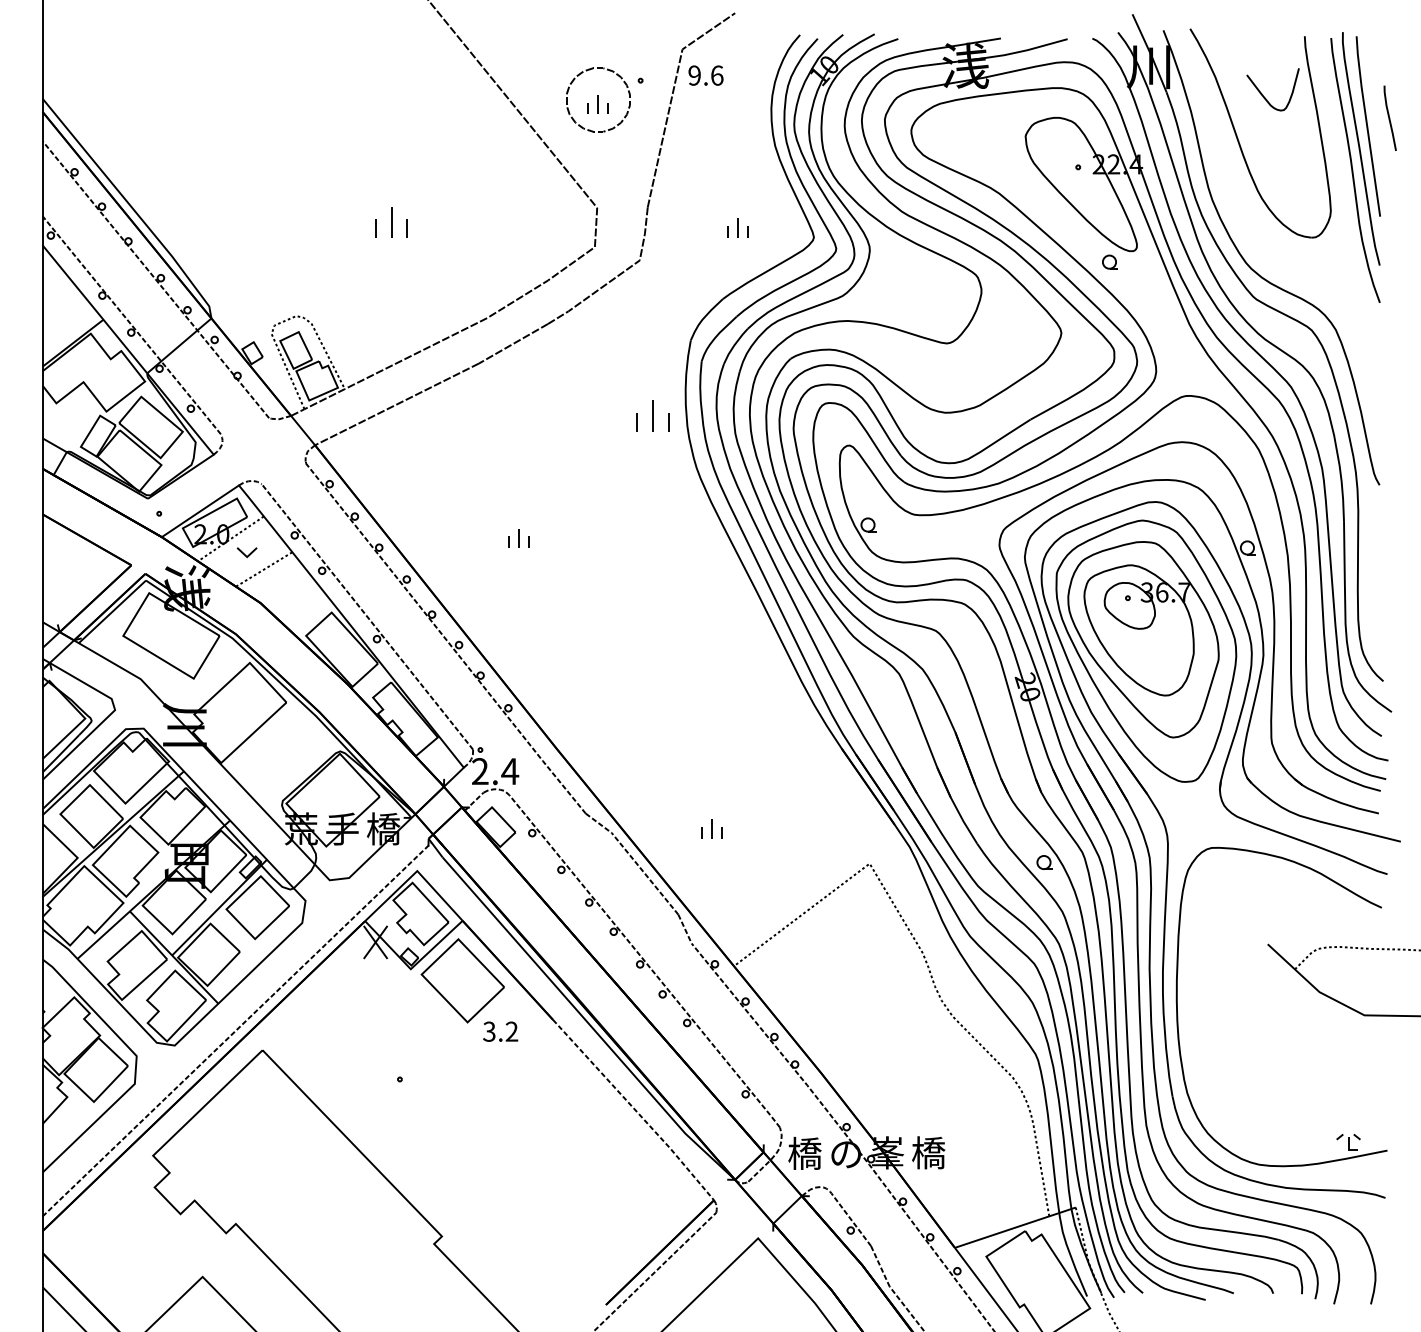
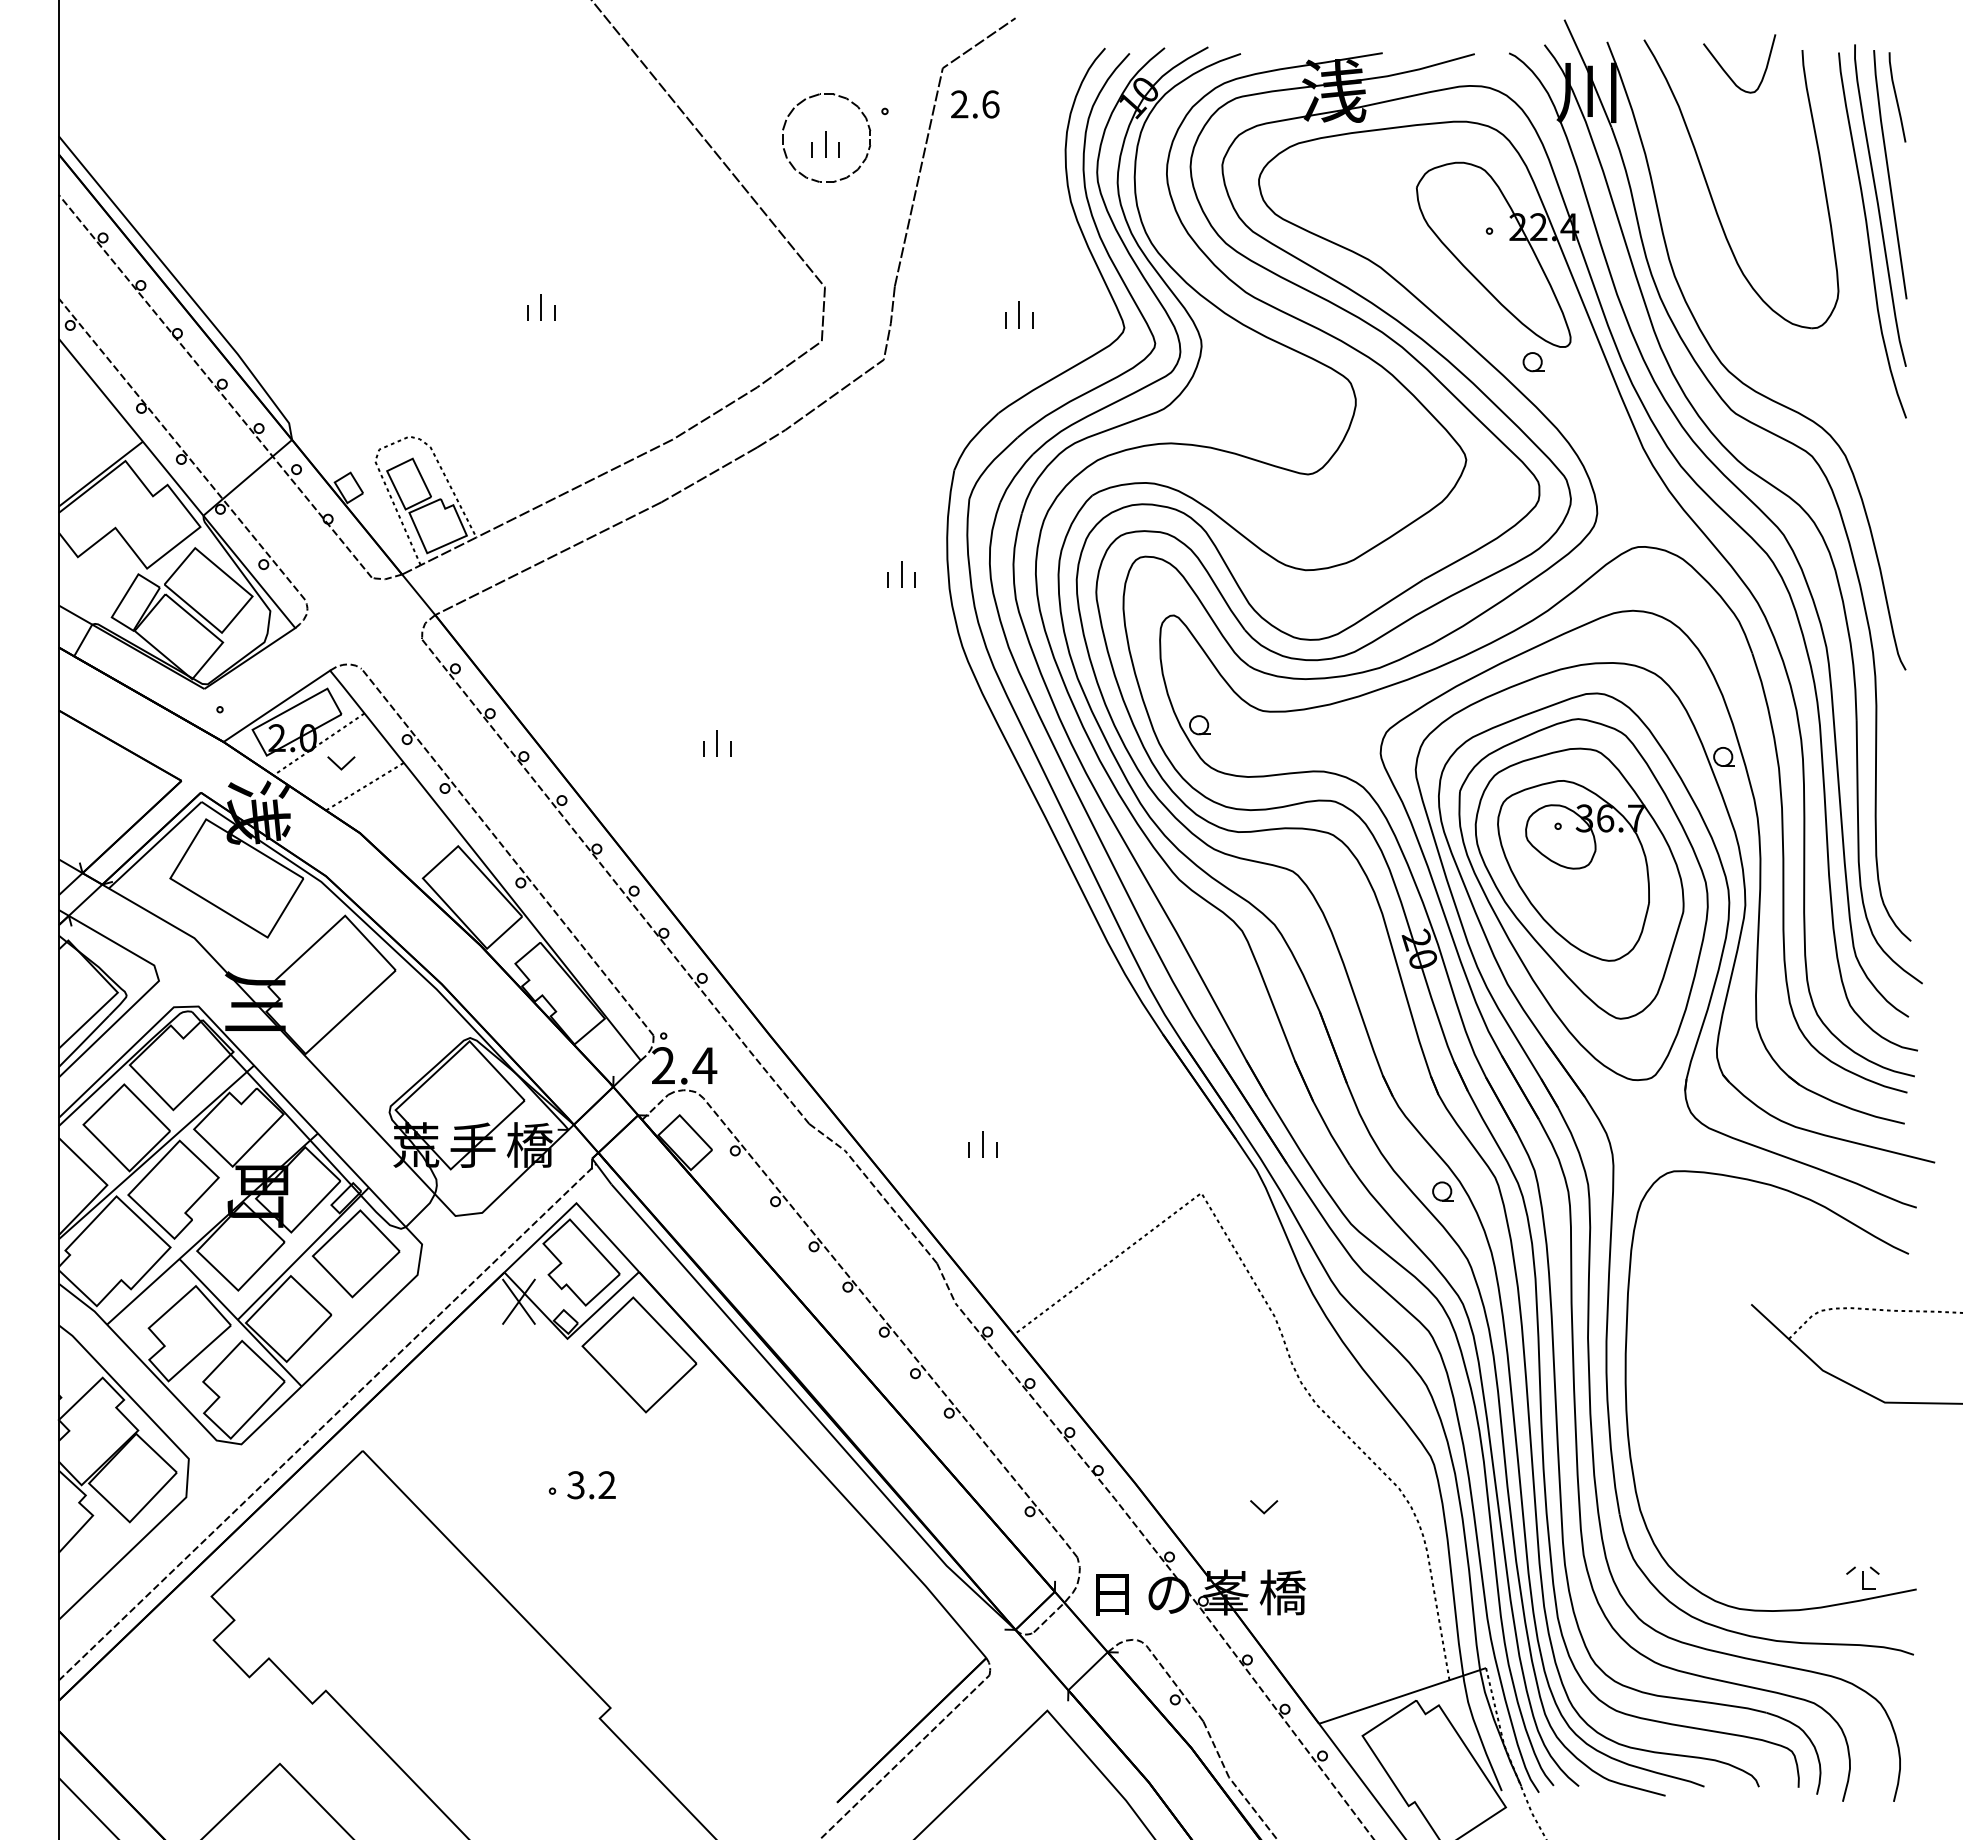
text: (694, 75) -> (959, 104), 9.6 -> 2.6
curve: (1265, 97) -> (1728, 74), moved
line: (1390, 118) -> (1897, 97), moved
part: (391, 222) -> (541, 307), size x0.62
part: (652, 415) -> (901, 574), size x0.62
text: (500, 1031) -> (591, 1485), moved
part: (915, 1091) -> (1264, 1507), added
line: (635, 1110) -> (877, 1533), dashed -> solid
text: (804, 1153) -> (1111, 1593), 橋 -> 日

